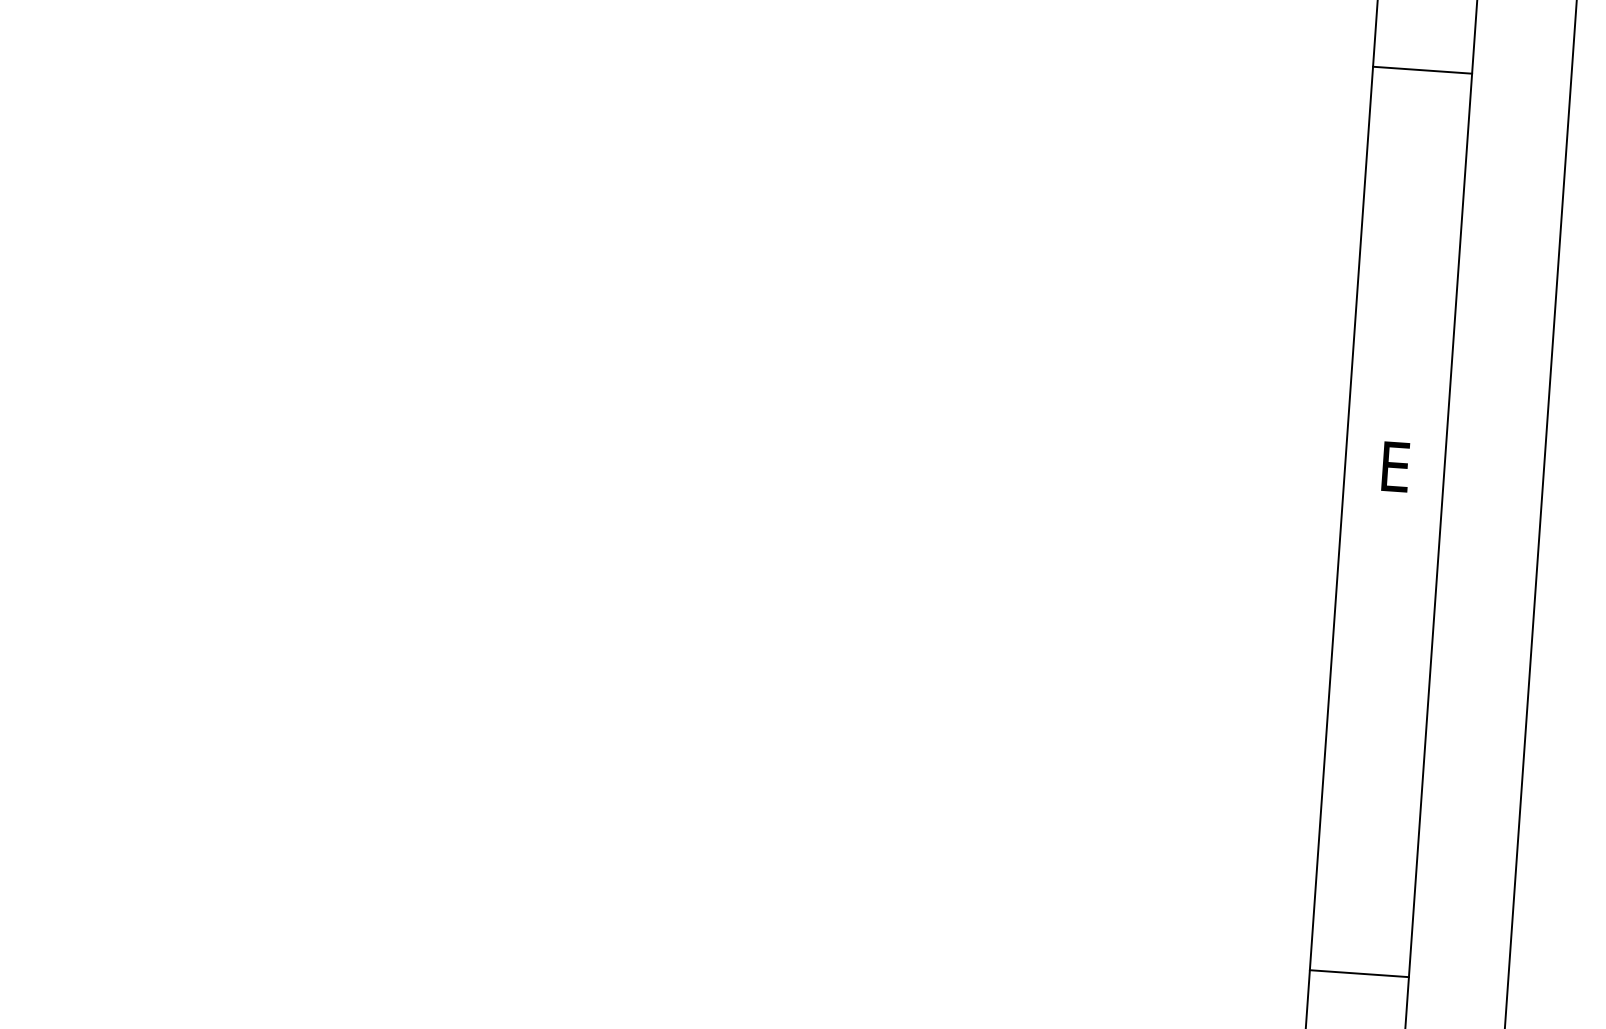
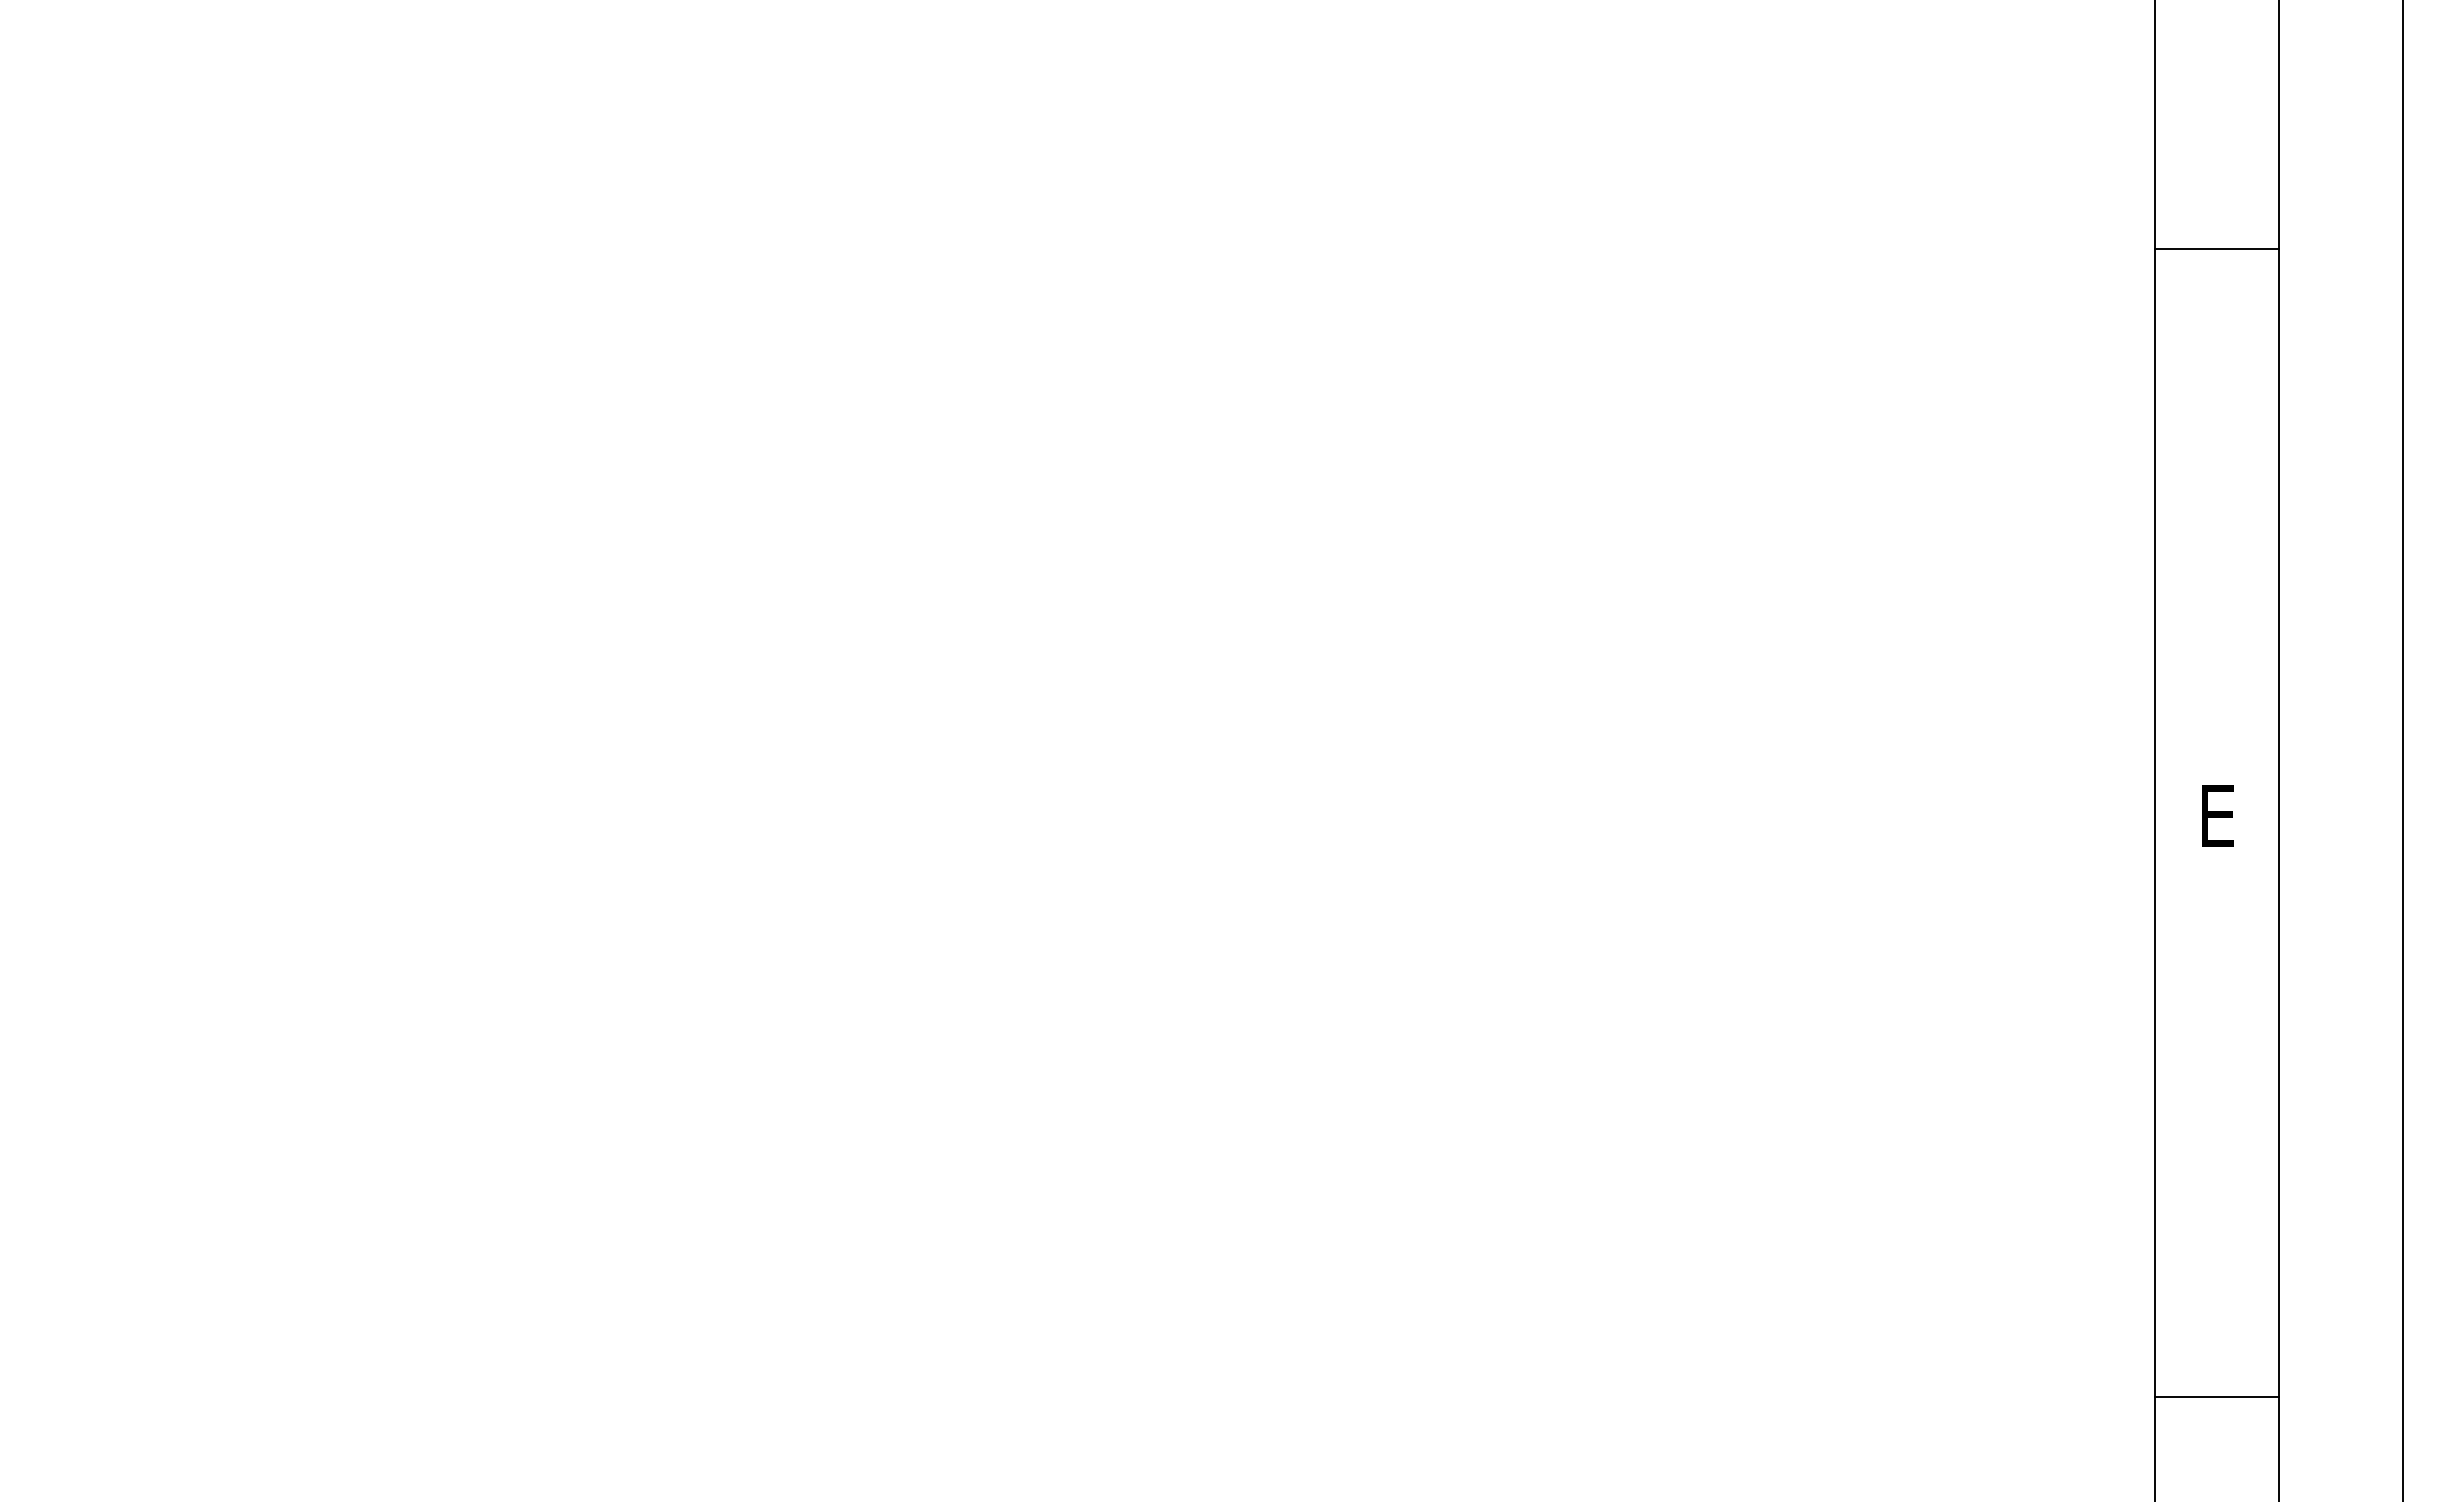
line: (1422, 70) -> (2216, 249), moved
line: (1359, 973) -> (2216, 1396), moved

